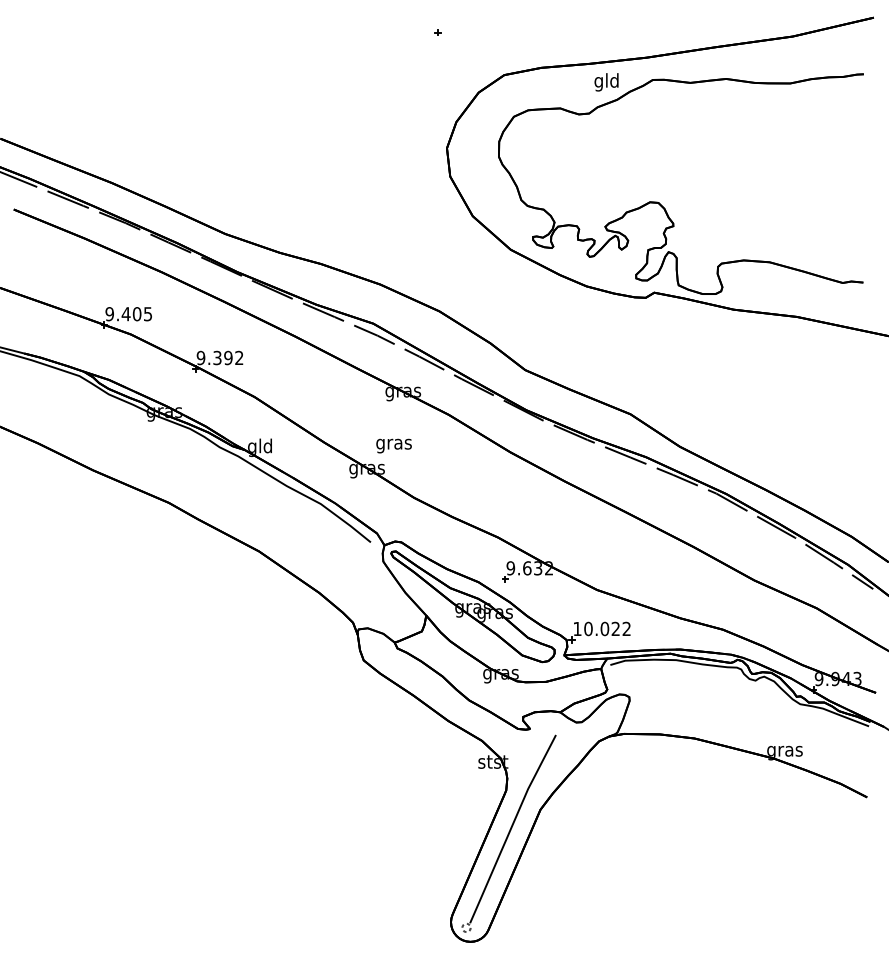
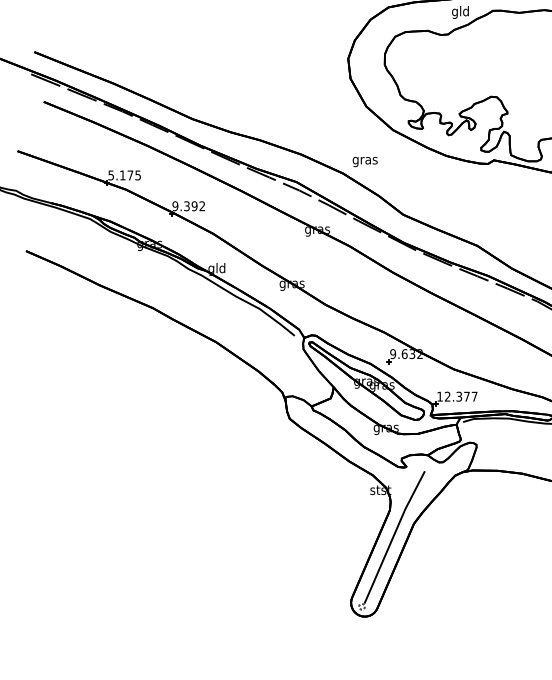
text: (123, 314) -> (120, 175), 9.405 -> 5.175
text: (393, 445) -> (364, 161), moved
text: (607, 628) -> (461, 396), 10.022 -> 12.377

